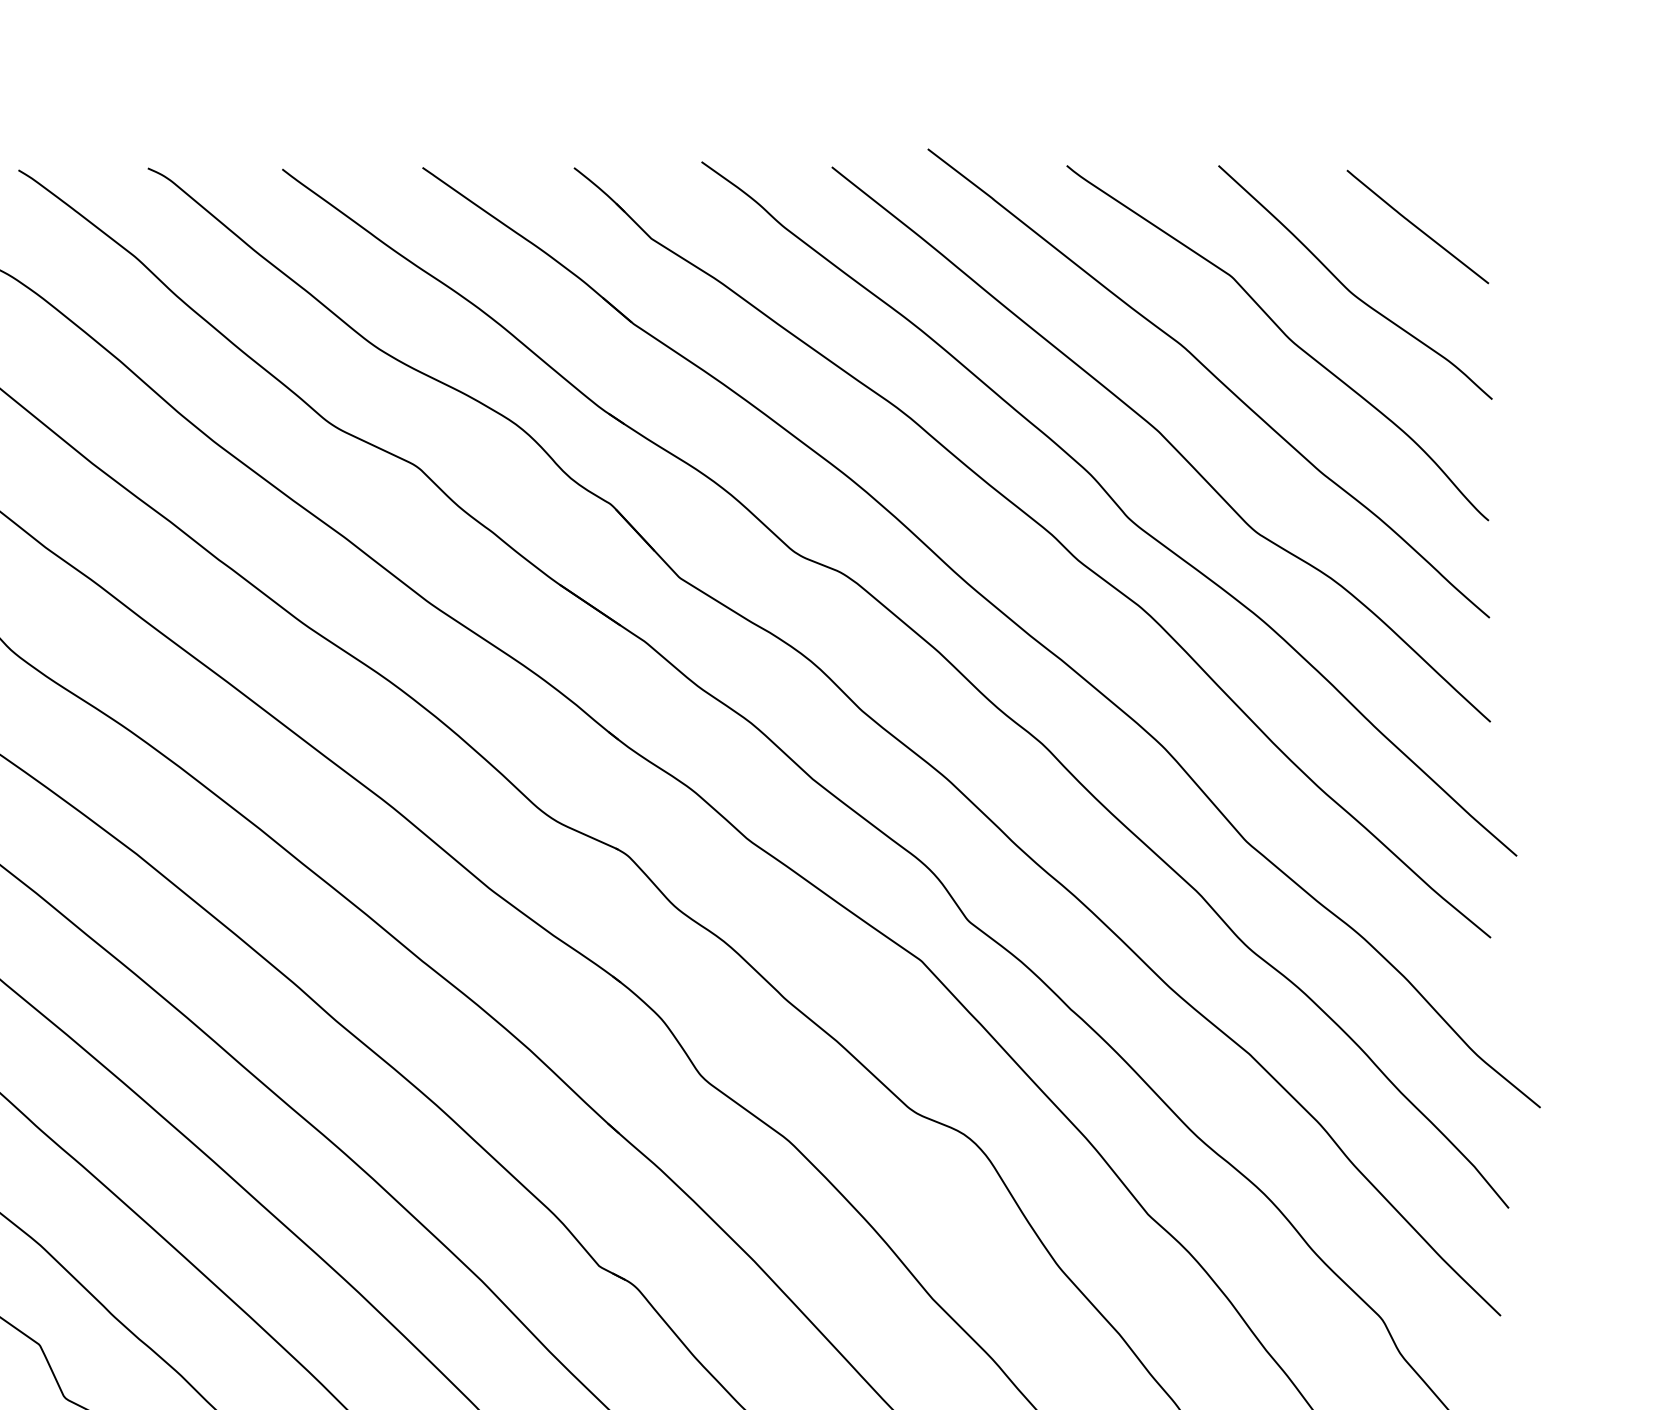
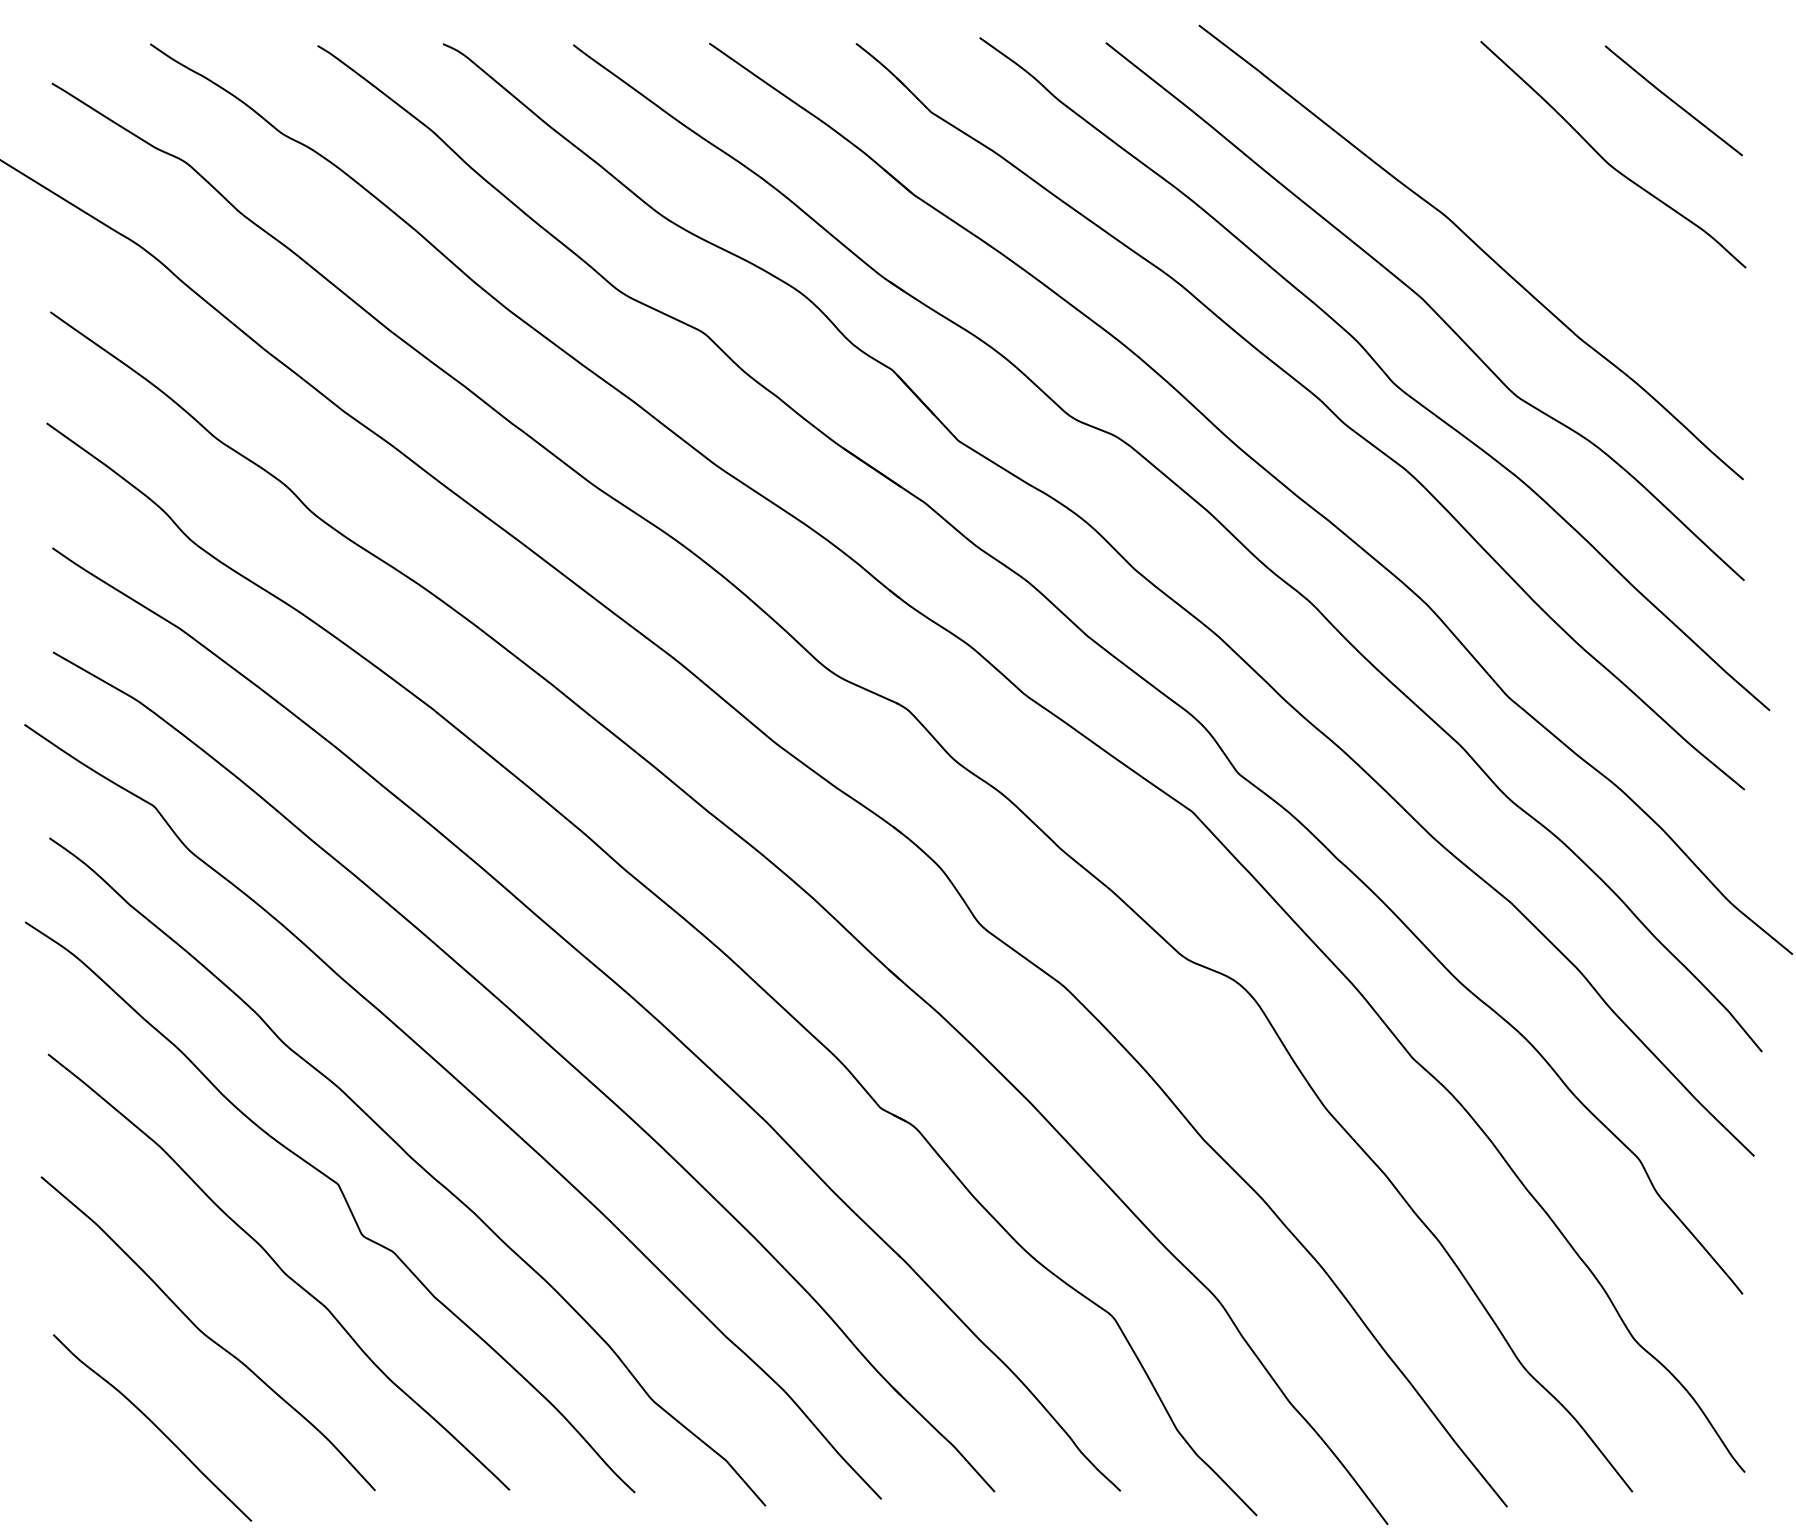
curve: (1284, 335) -> (1544, 205), removed

